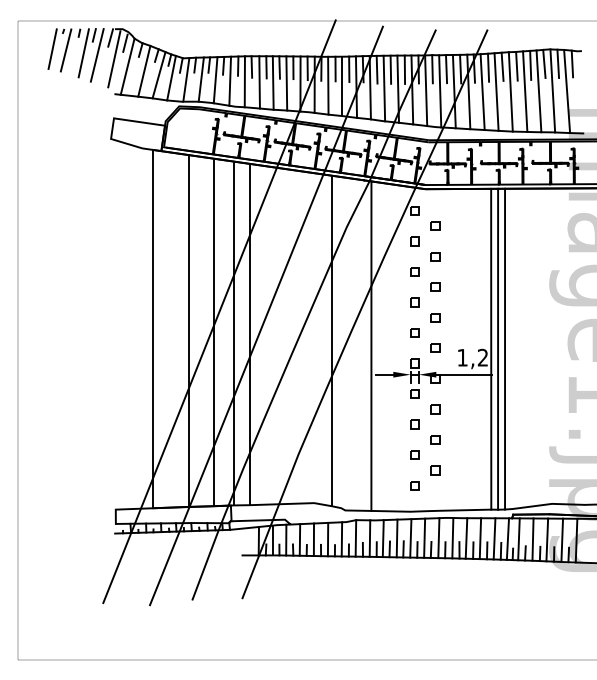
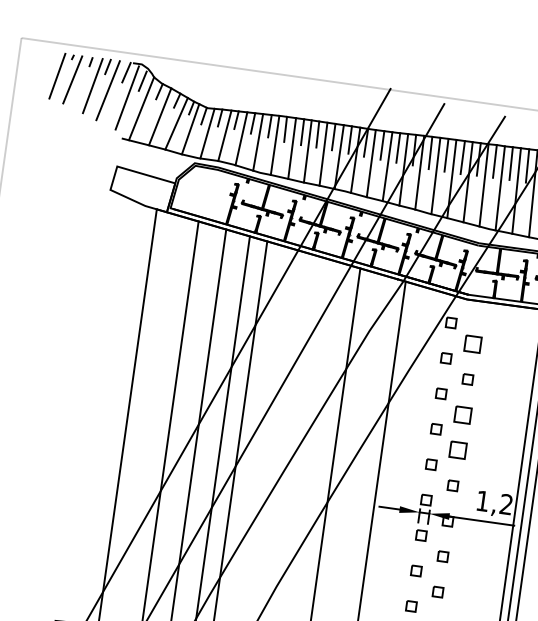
part: (435, 225) -> (472, 343), size x1.6
part: (435, 286) -> (462, 414), size x1.6
part: (435, 317) -> (457, 450), size x1.6

